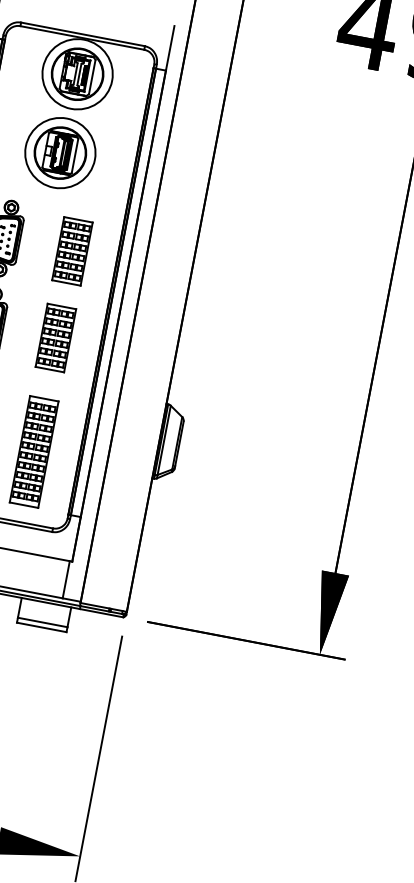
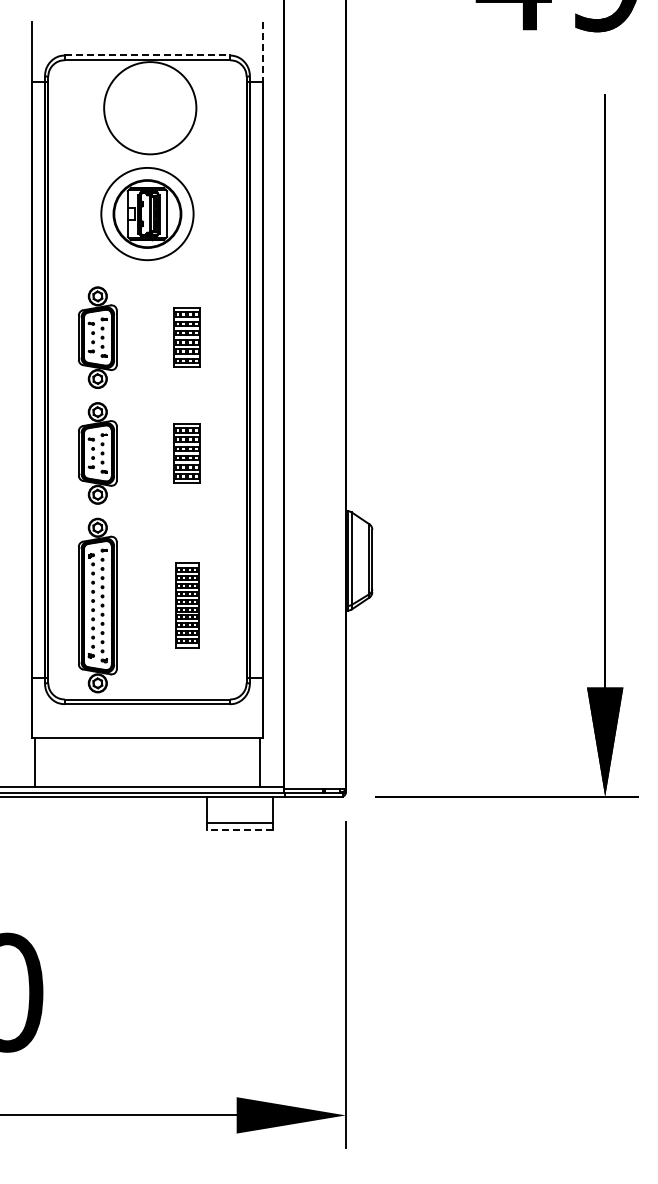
line: (83, 34) -> (147, 55), solid -> dashed
line: (170, 48) -> (263, 52), solid -> dashed
part: (77, 73) -> (150, 107), removed
part: (71, 251) -> (186, 337), size x0.7
part: (55, 337) -> (186, 453), size x0.7
part: (33, 451) -> (186, 605), size x0.6
line: (41, 627) -> (239, 829), solid -> dashed

